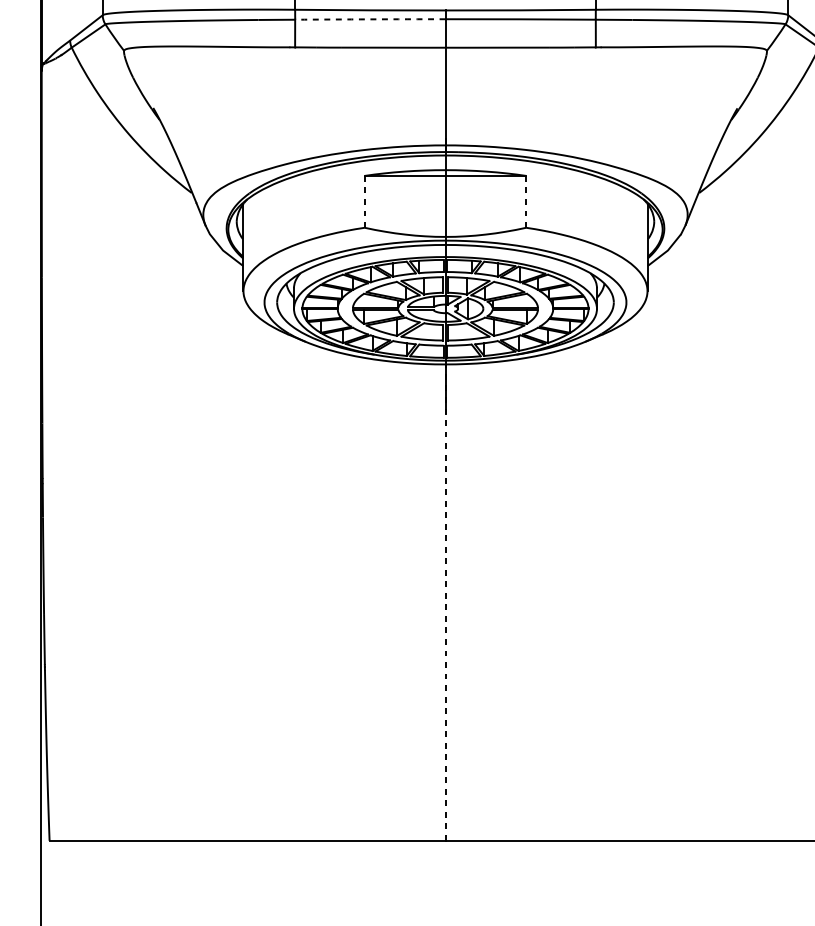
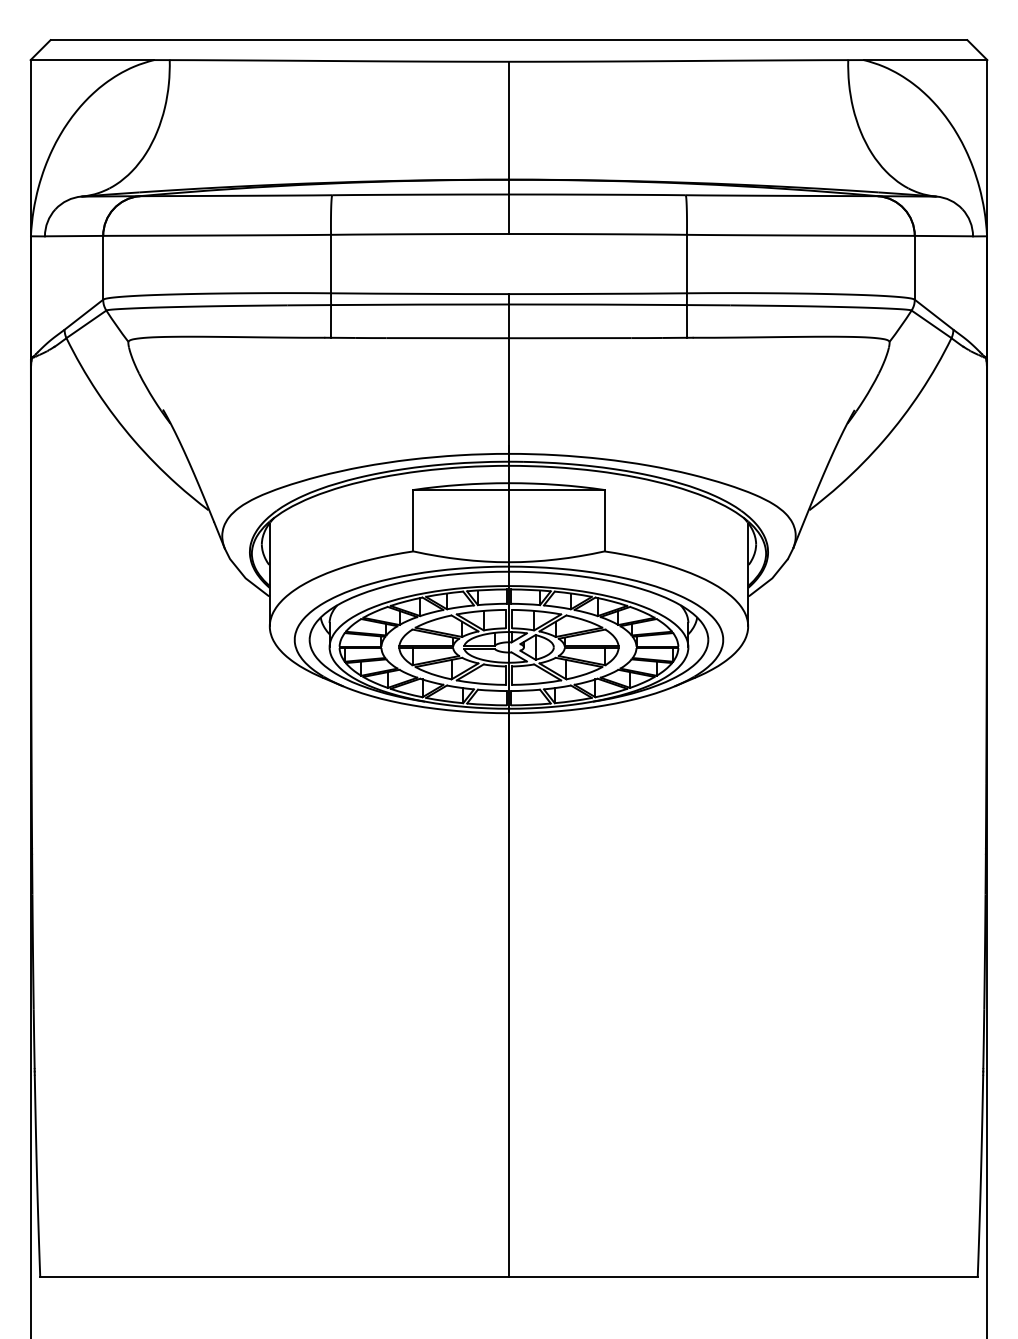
arc: (370, 19) -> (420, 304), dashed -> solid
line: (364, 201) -> (413, 520), dashed -> solid
line: (526, 201) -> (604, 520), dashed -> solid
line: (445, 602) -> (509, 994), dashed -> solid

